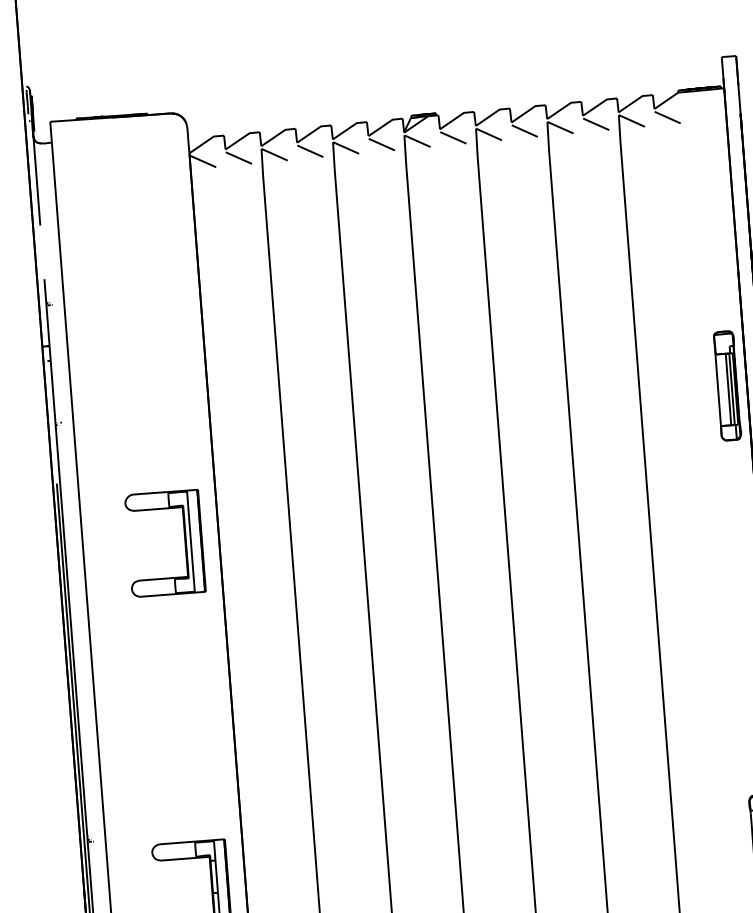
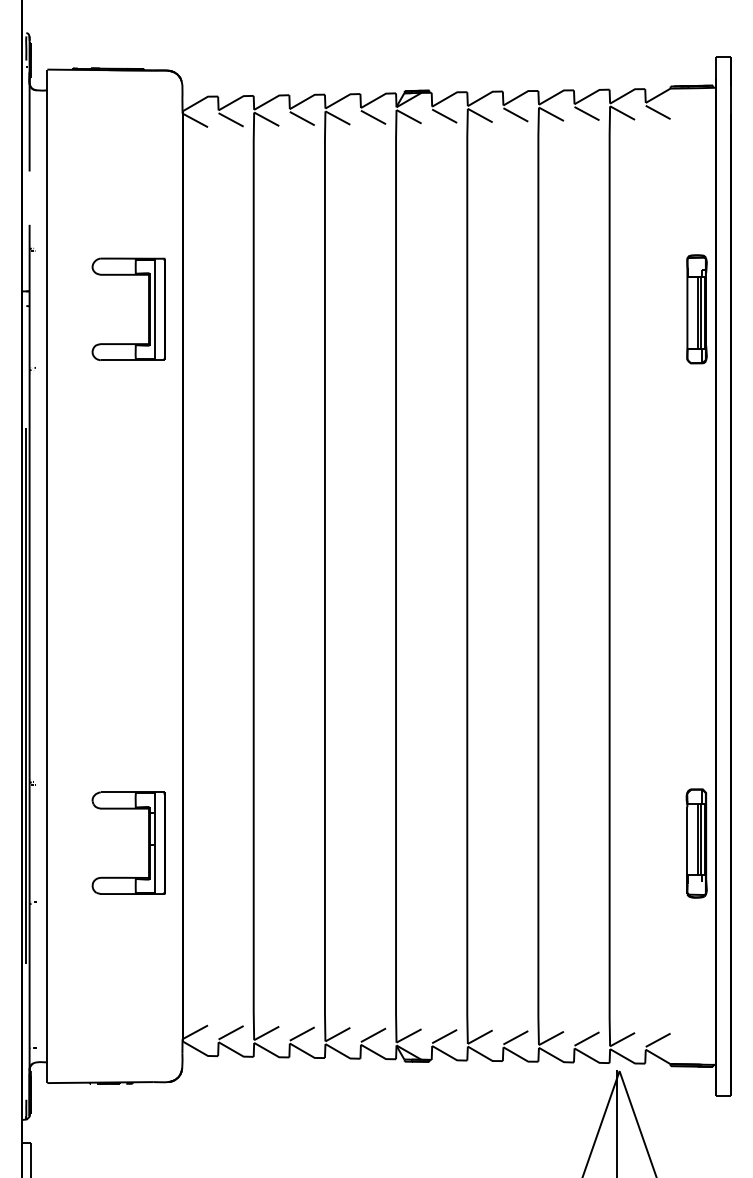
part: (727, 386) -> (696, 309), moved
part: (184, 541) -> (148, 308), moved

